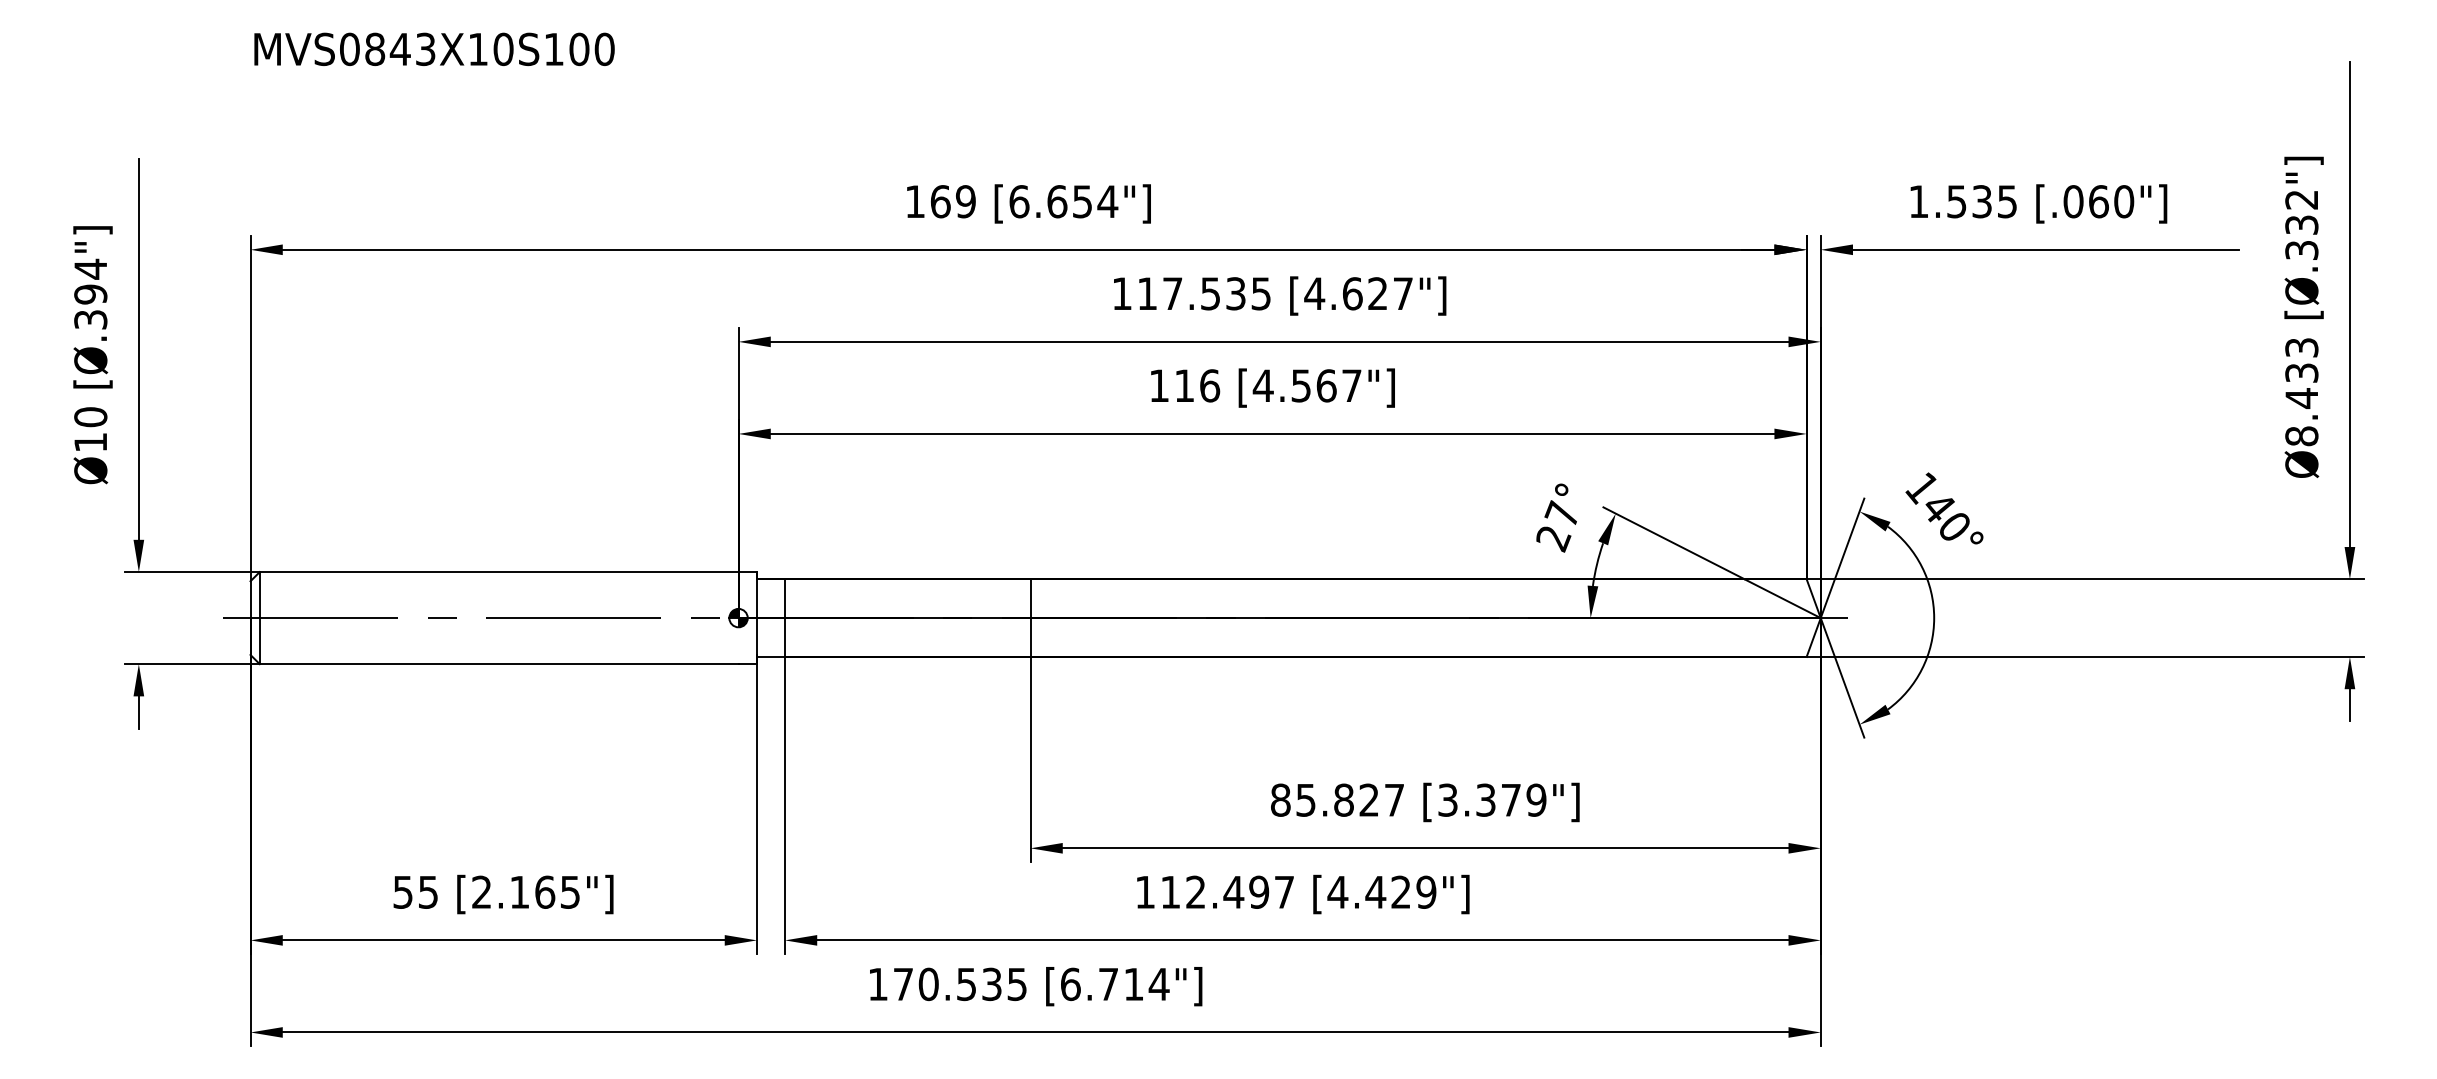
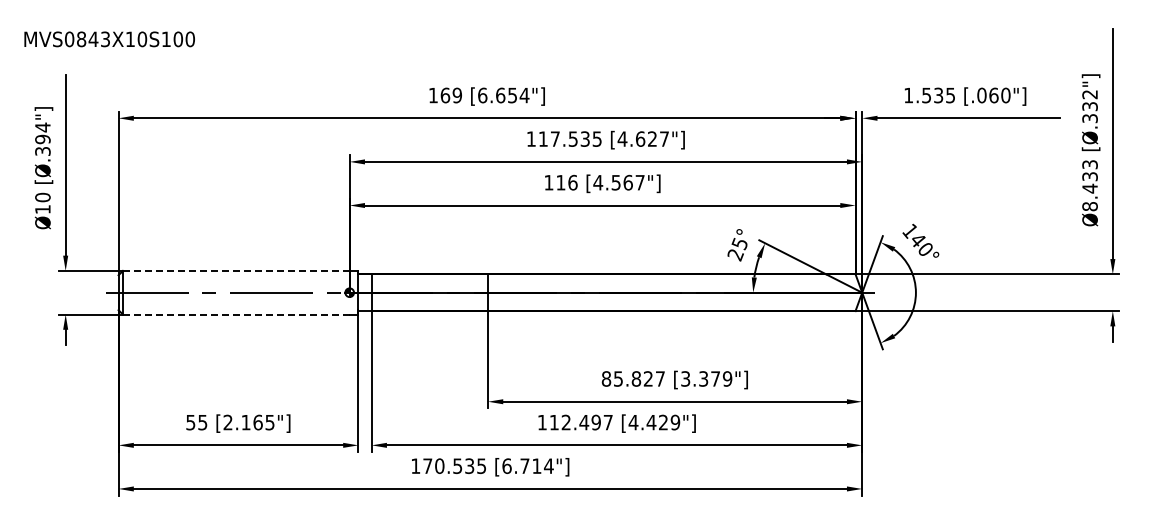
text: (434, 49) -> (109, 39), moved
text: (1561, 514) -> (739, 243), 27° -> 25°
line: (497, 571) -> (235, 270), solid -> dashed
line: (499, 664) -> (236, 314), solid -> dashed

